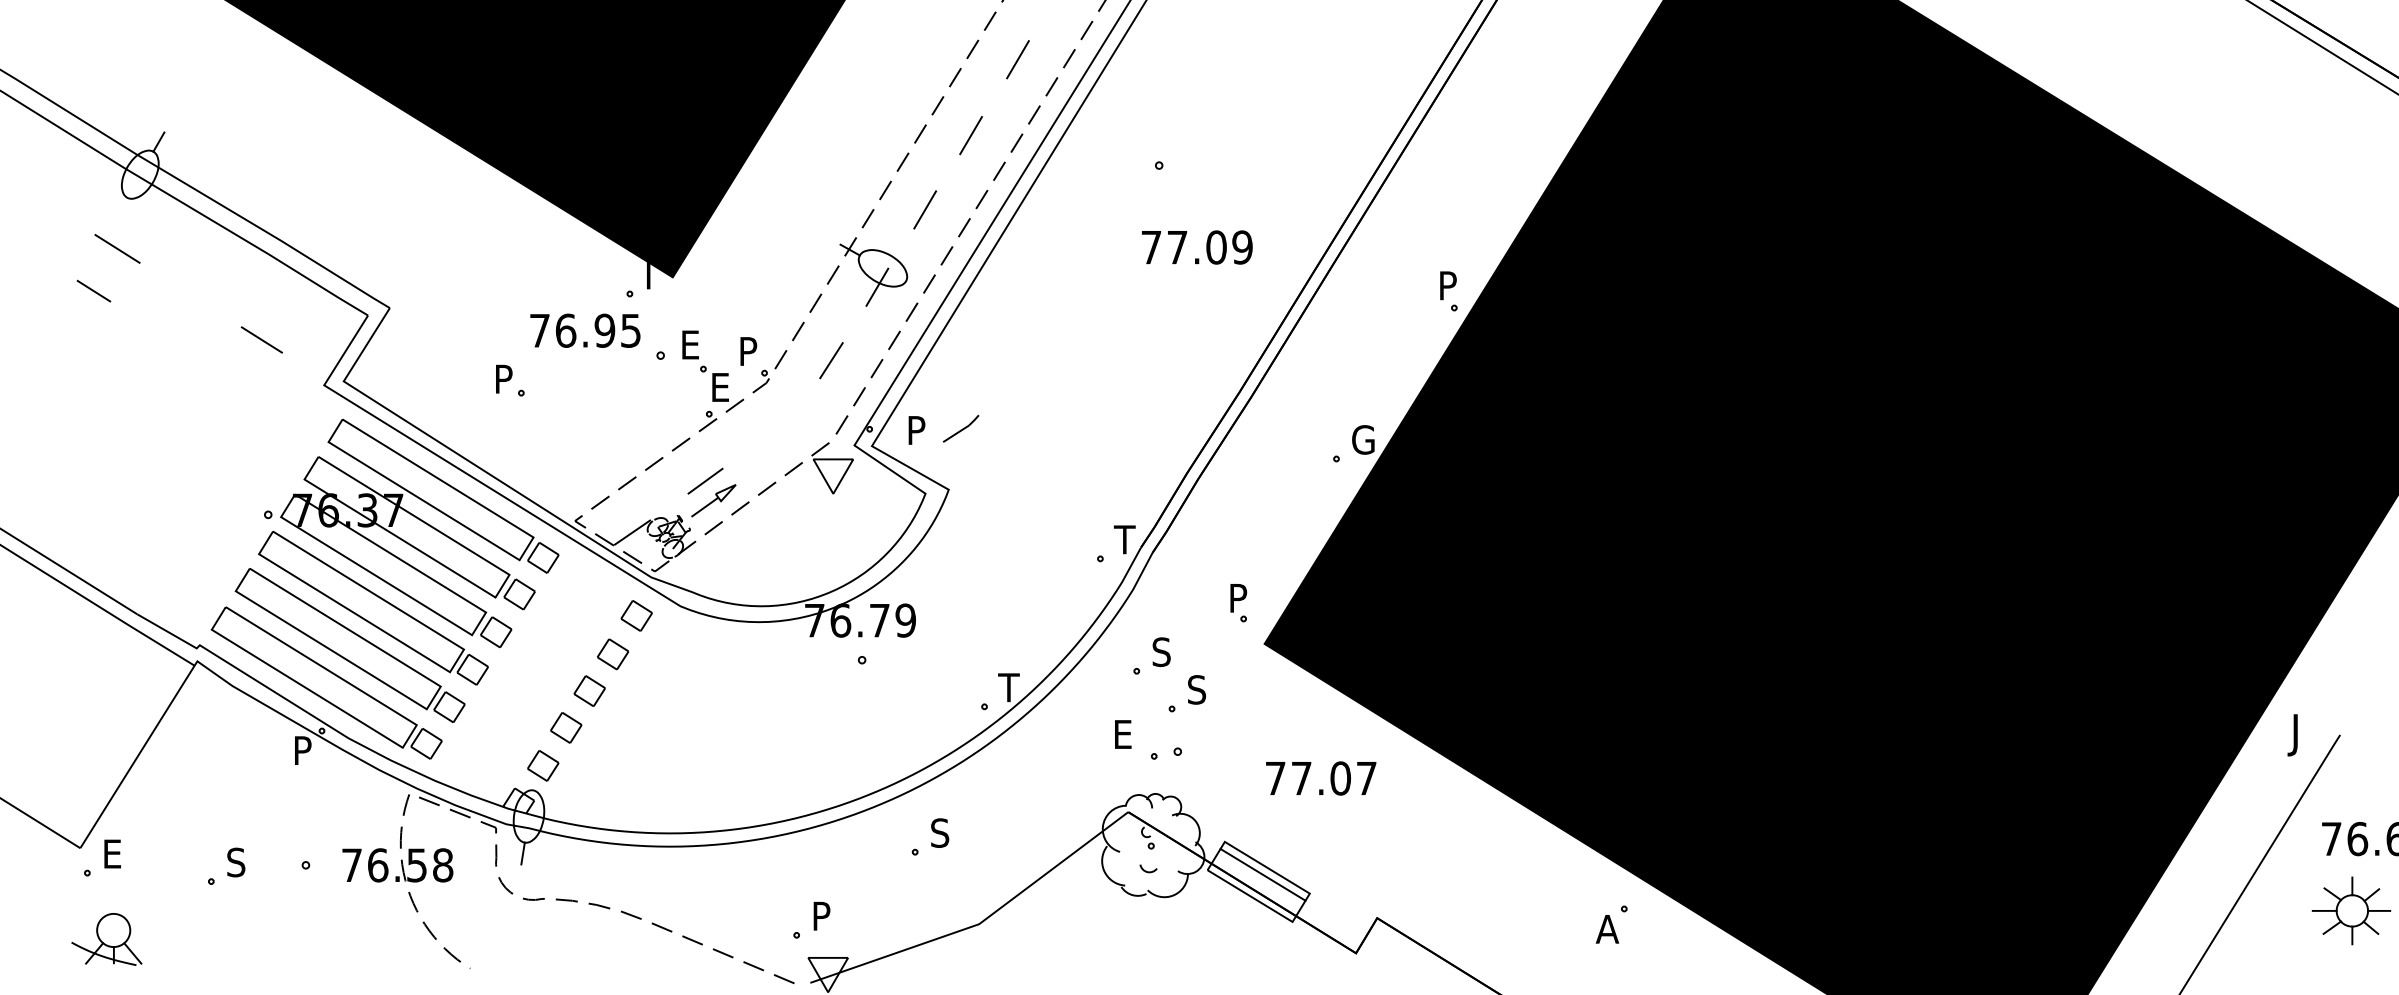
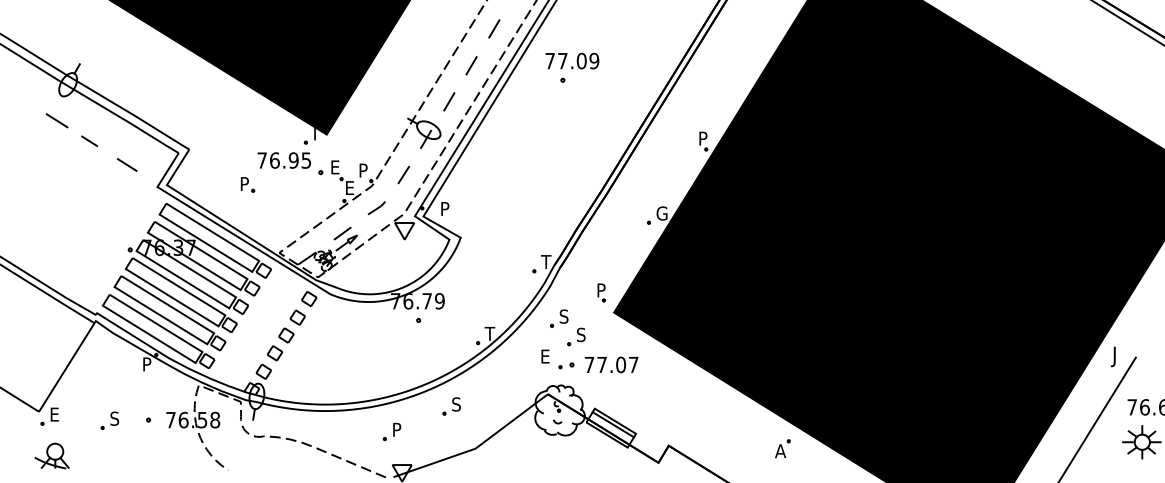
text: (1197, 246) -> (572, 60), moved
line: (93, 291) -> (89, 141), moved
line: (960, 429) -> (376, 208), moved
text: (1321, 777) -> (611, 364), moved
part: (810, 919) -> (391, 431), moved

